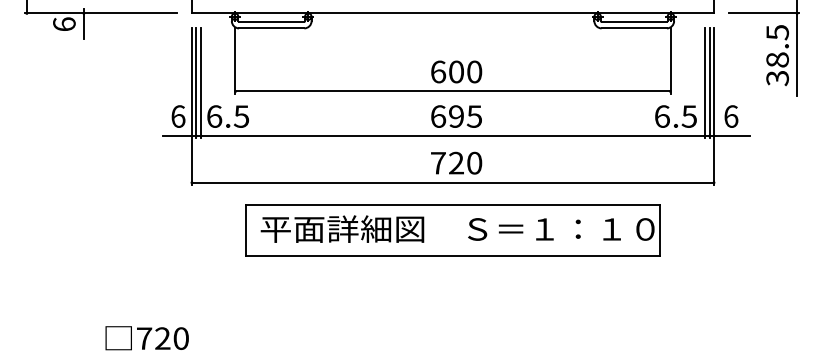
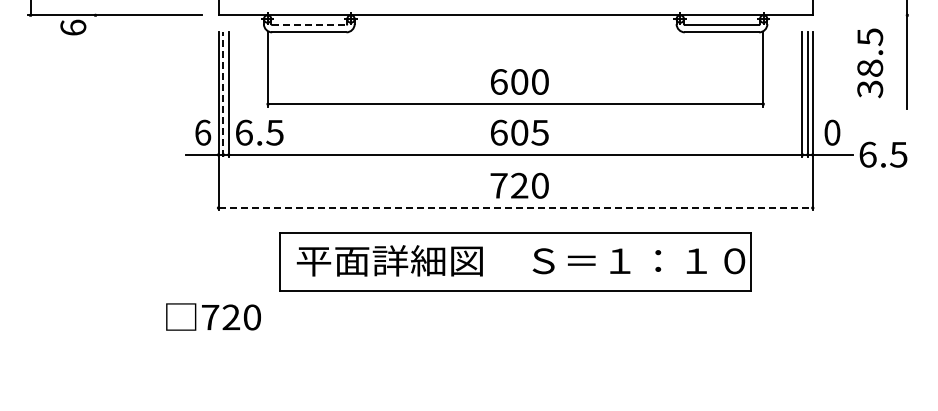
line: (763, 13) -> (869, 15), removed
line: (271, 21) -> (309, 24), solid -> dashed
line: (83, 24) -> (95, 27), removed
text: (777, 55) -> (870, 63), moved
line: (196, 82) -> (223, 94), solid -> dashed
text: (456, 116) -> (519, 132), 695 -> 605
text: (675, 116) -> (883, 154), moved
text: (731, 116) -> (832, 132), 6 -> 0
line: (453, 183) -> (516, 208), solid -> dashed
text: (147, 337) -> (213, 316), moved

